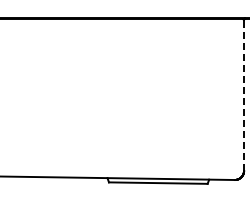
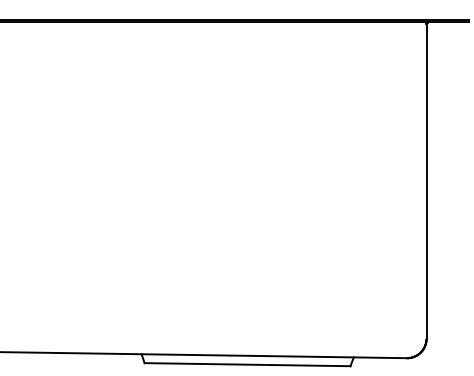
line: (244, 94) -> (427, 179), dashed -> solid

